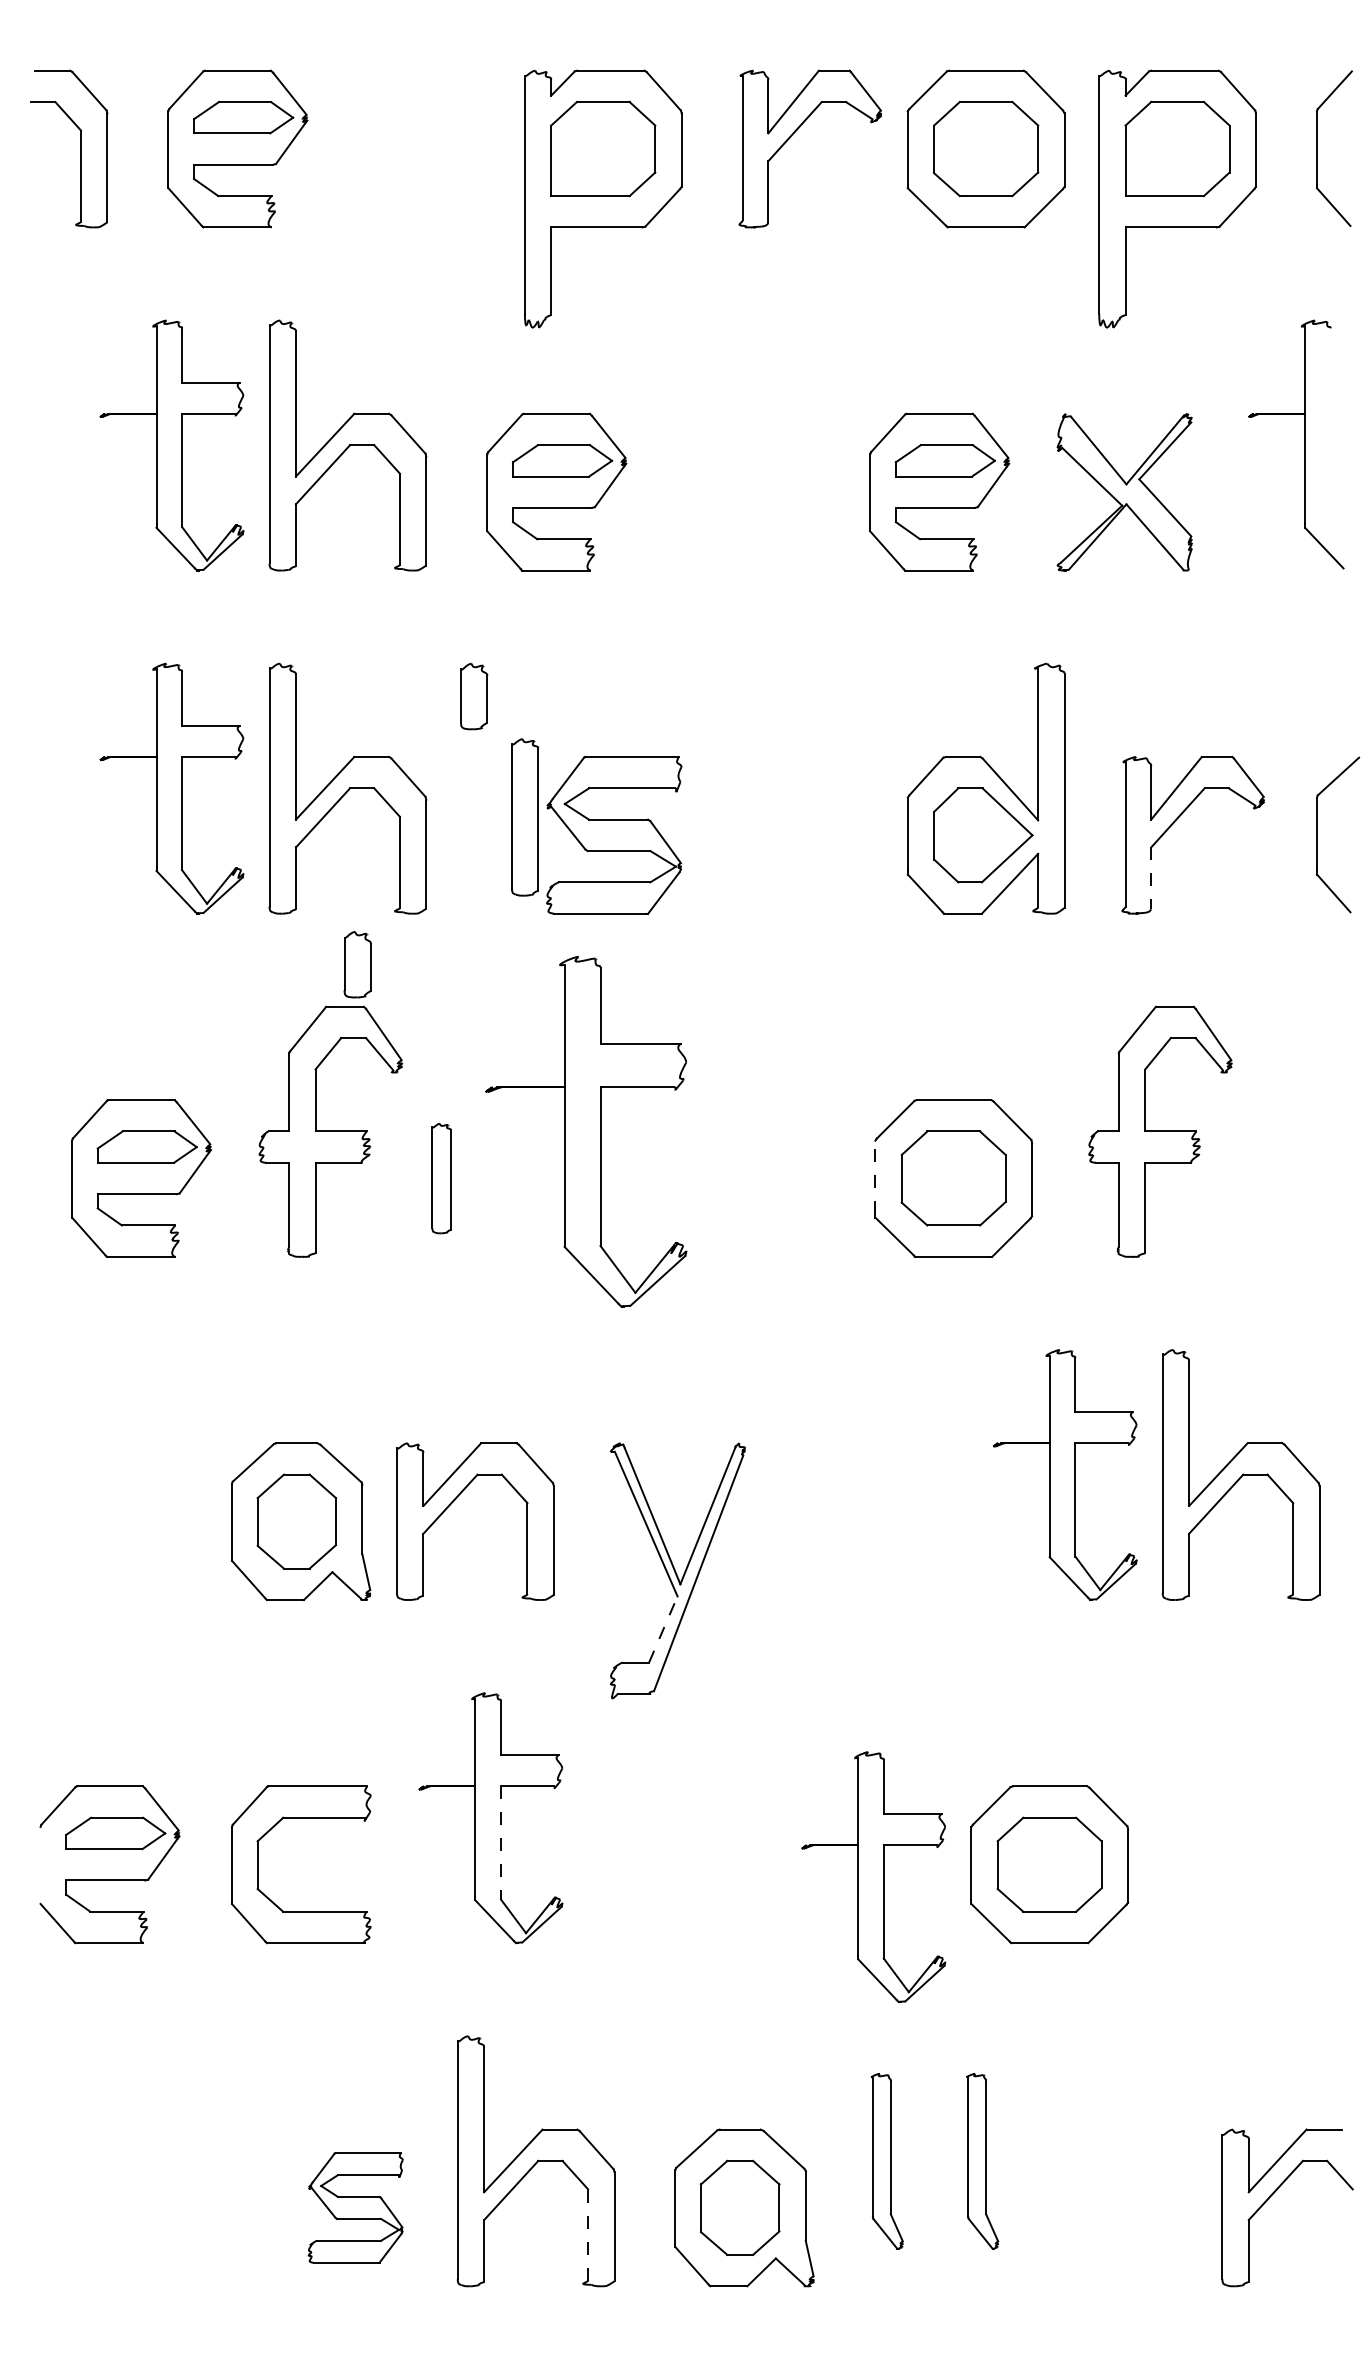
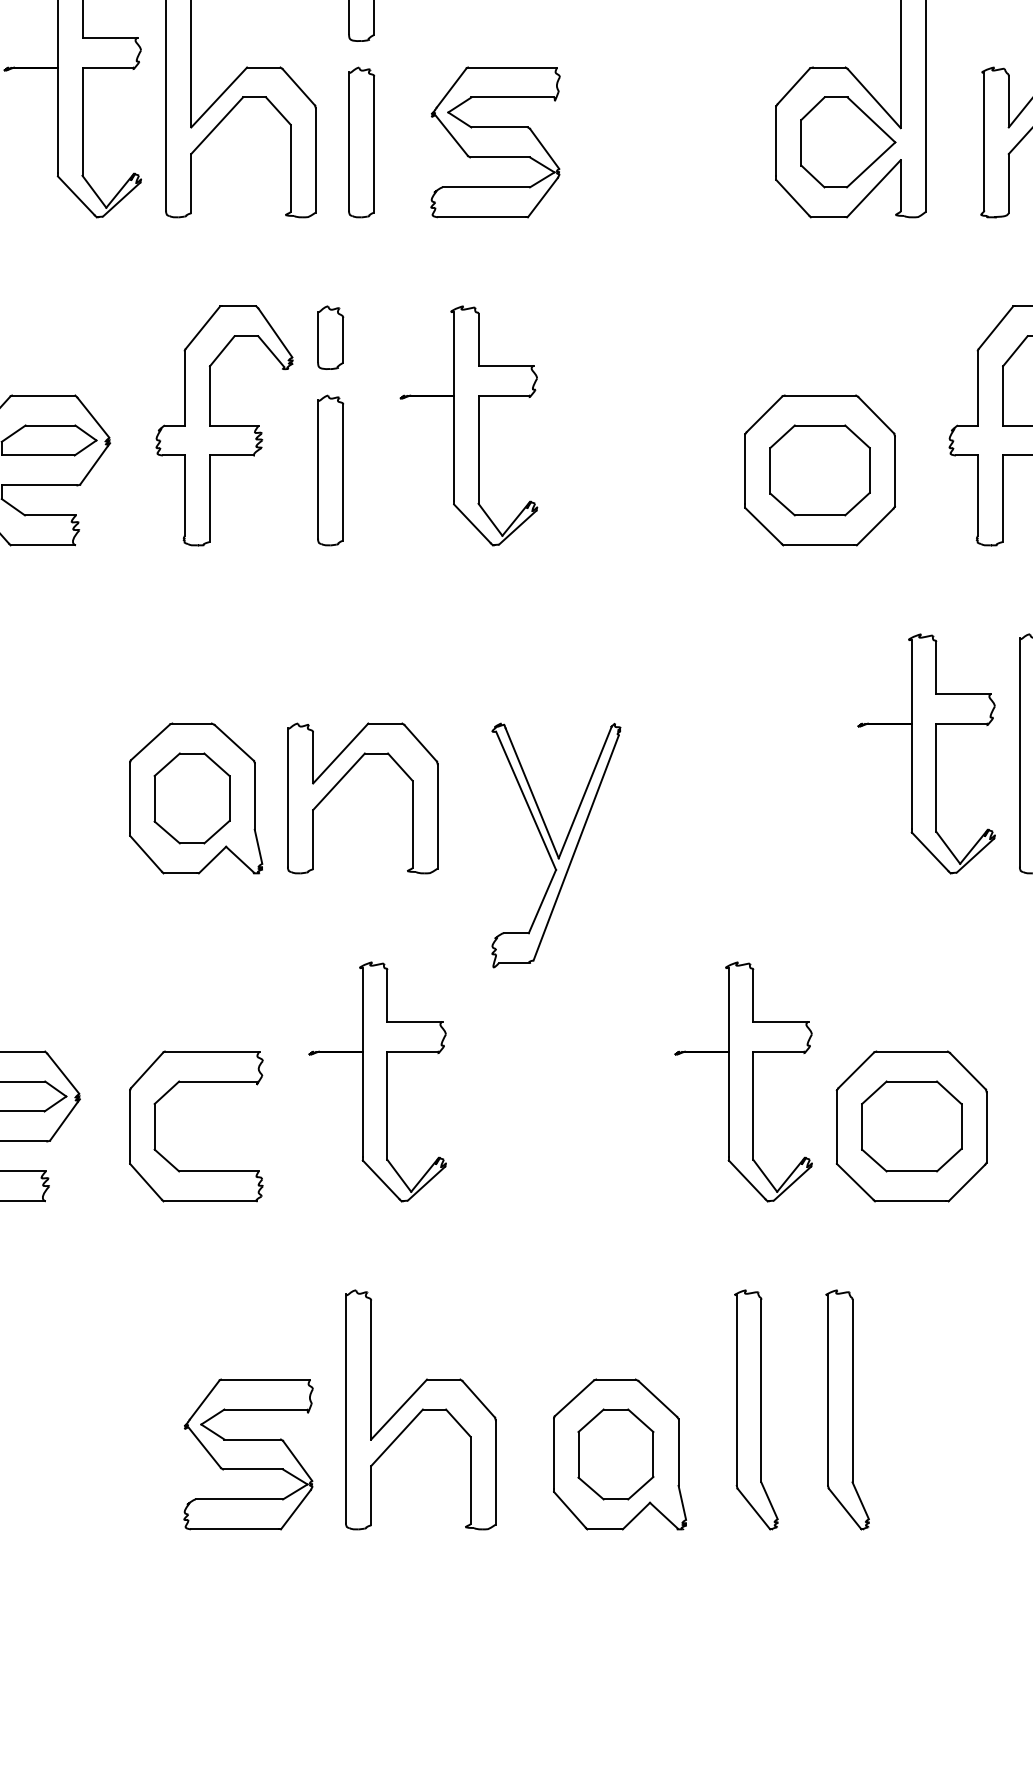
part: (525, 817) -> (361, 142), moved
line: (1151, 878) -> (1009, 183), dashed -> solid
part: (357, 964) -> (330, 337), moved
part: (586, 1131) -> (469, 425), size x0.71
line: (875, 1177) -> (745, 469), dashed -> solid
part: (441, 1178) -> (330, 470), size x1.43
line: (663, 1629) -> (542, 901), dashed -> solid
line: (501, 1843) -> (387, 1106), dashed -> solid
part: (873, 1877) -> (743, 1082), moved
part: (887, 2161) -> (756, 1410), size x1.43
part: (982, 2161) -> (847, 1410), size x1.43
part: (355, 2207) -> (248, 1454), size x1.43
line: (588, 2235) -> (470, 1480), dashed -> solid

